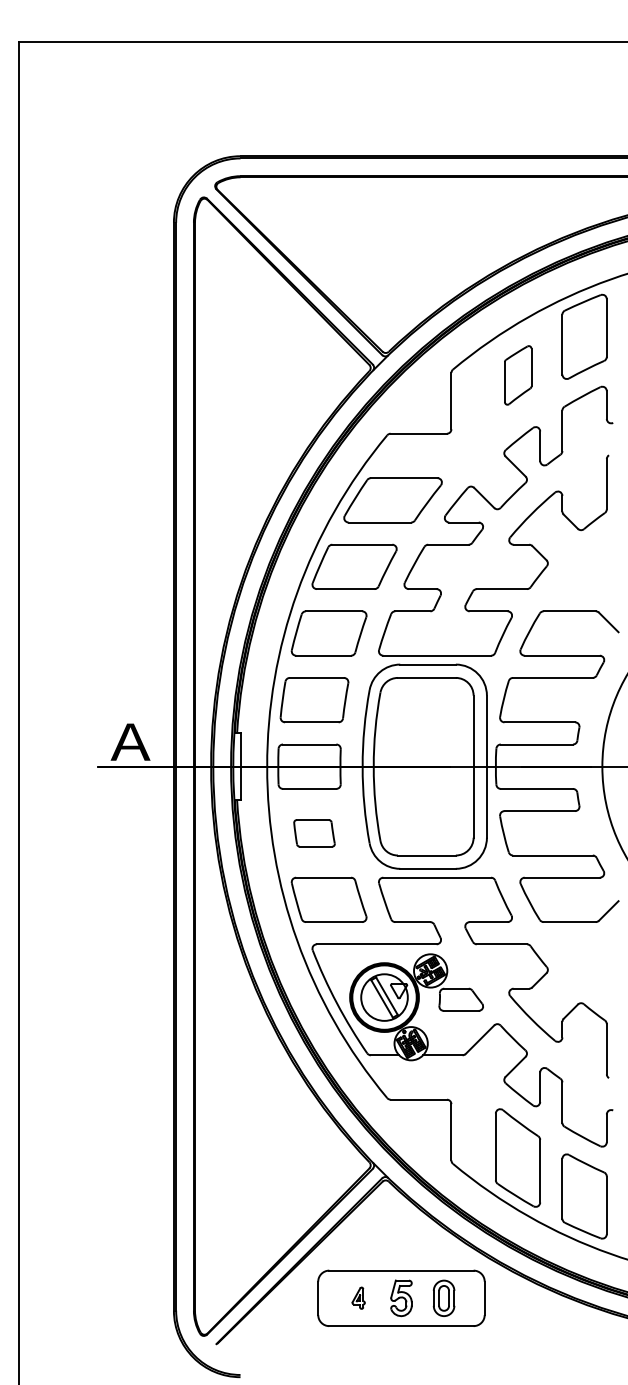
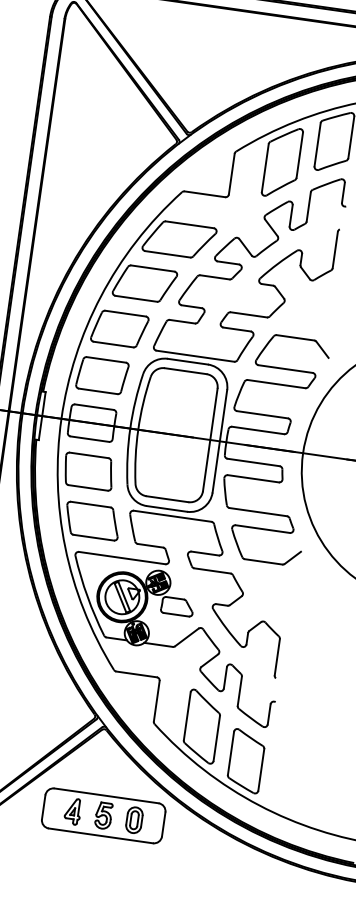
part: (518, 375) -> (282, 162), size x1.67
part: (314, 833) -> (88, 471), size x1.67
part: (358, 1297) -> (72, 810), size x1.67

